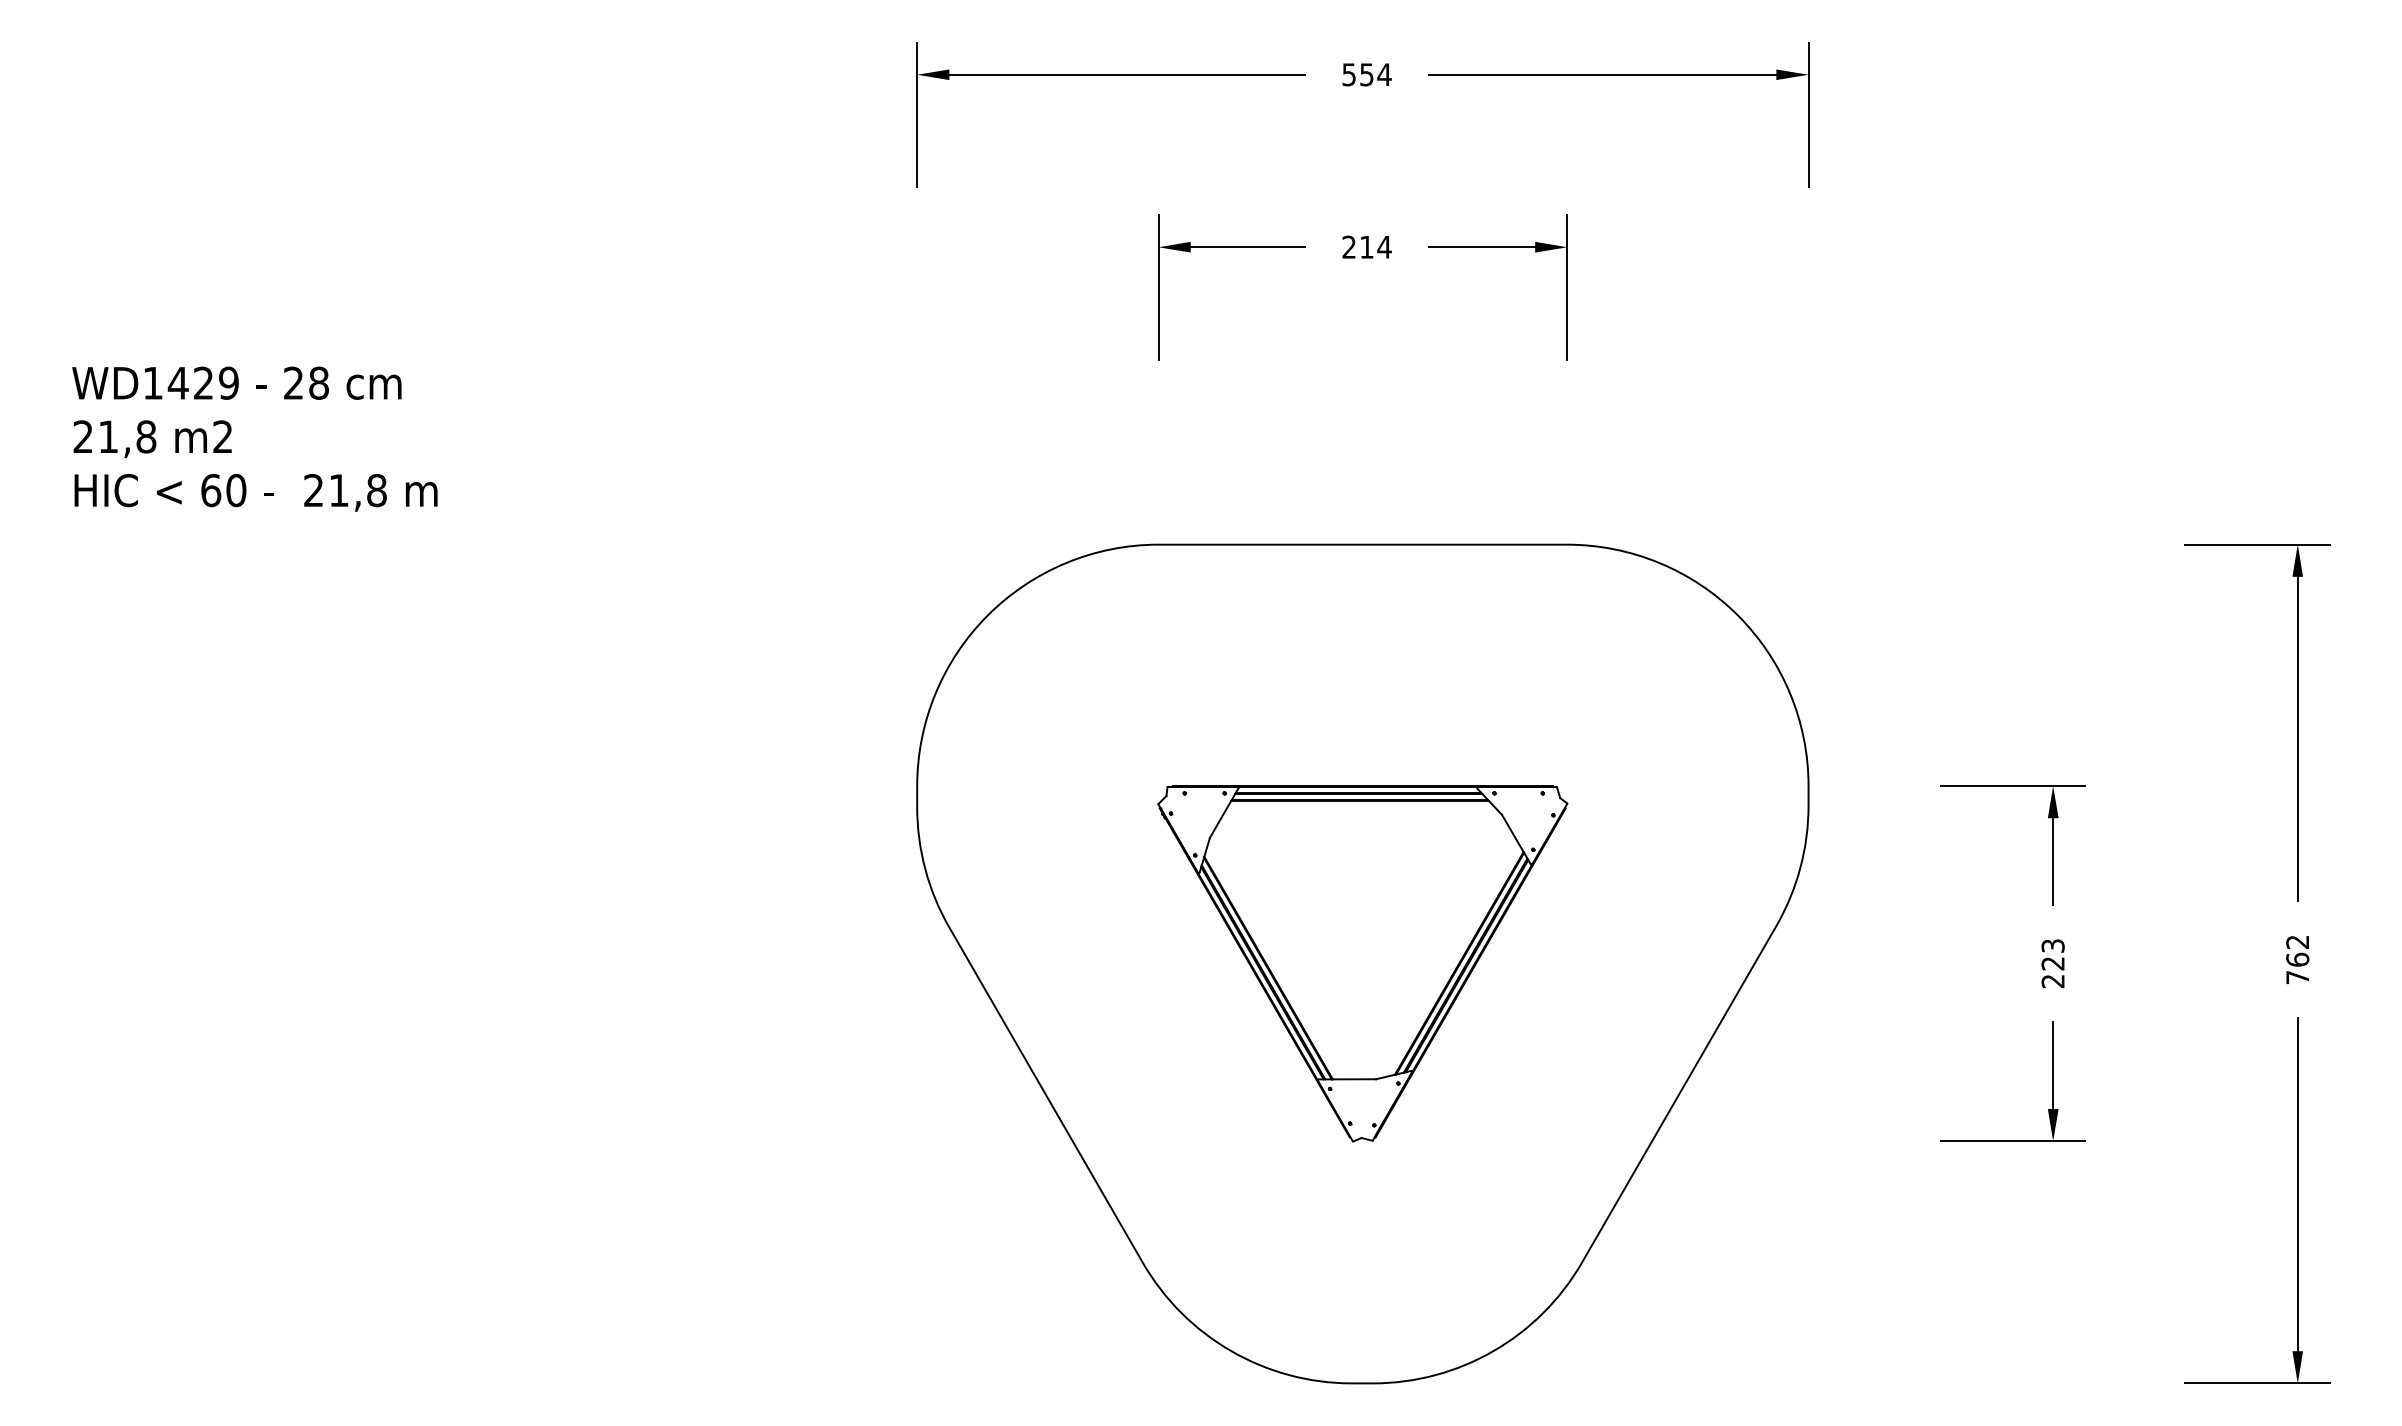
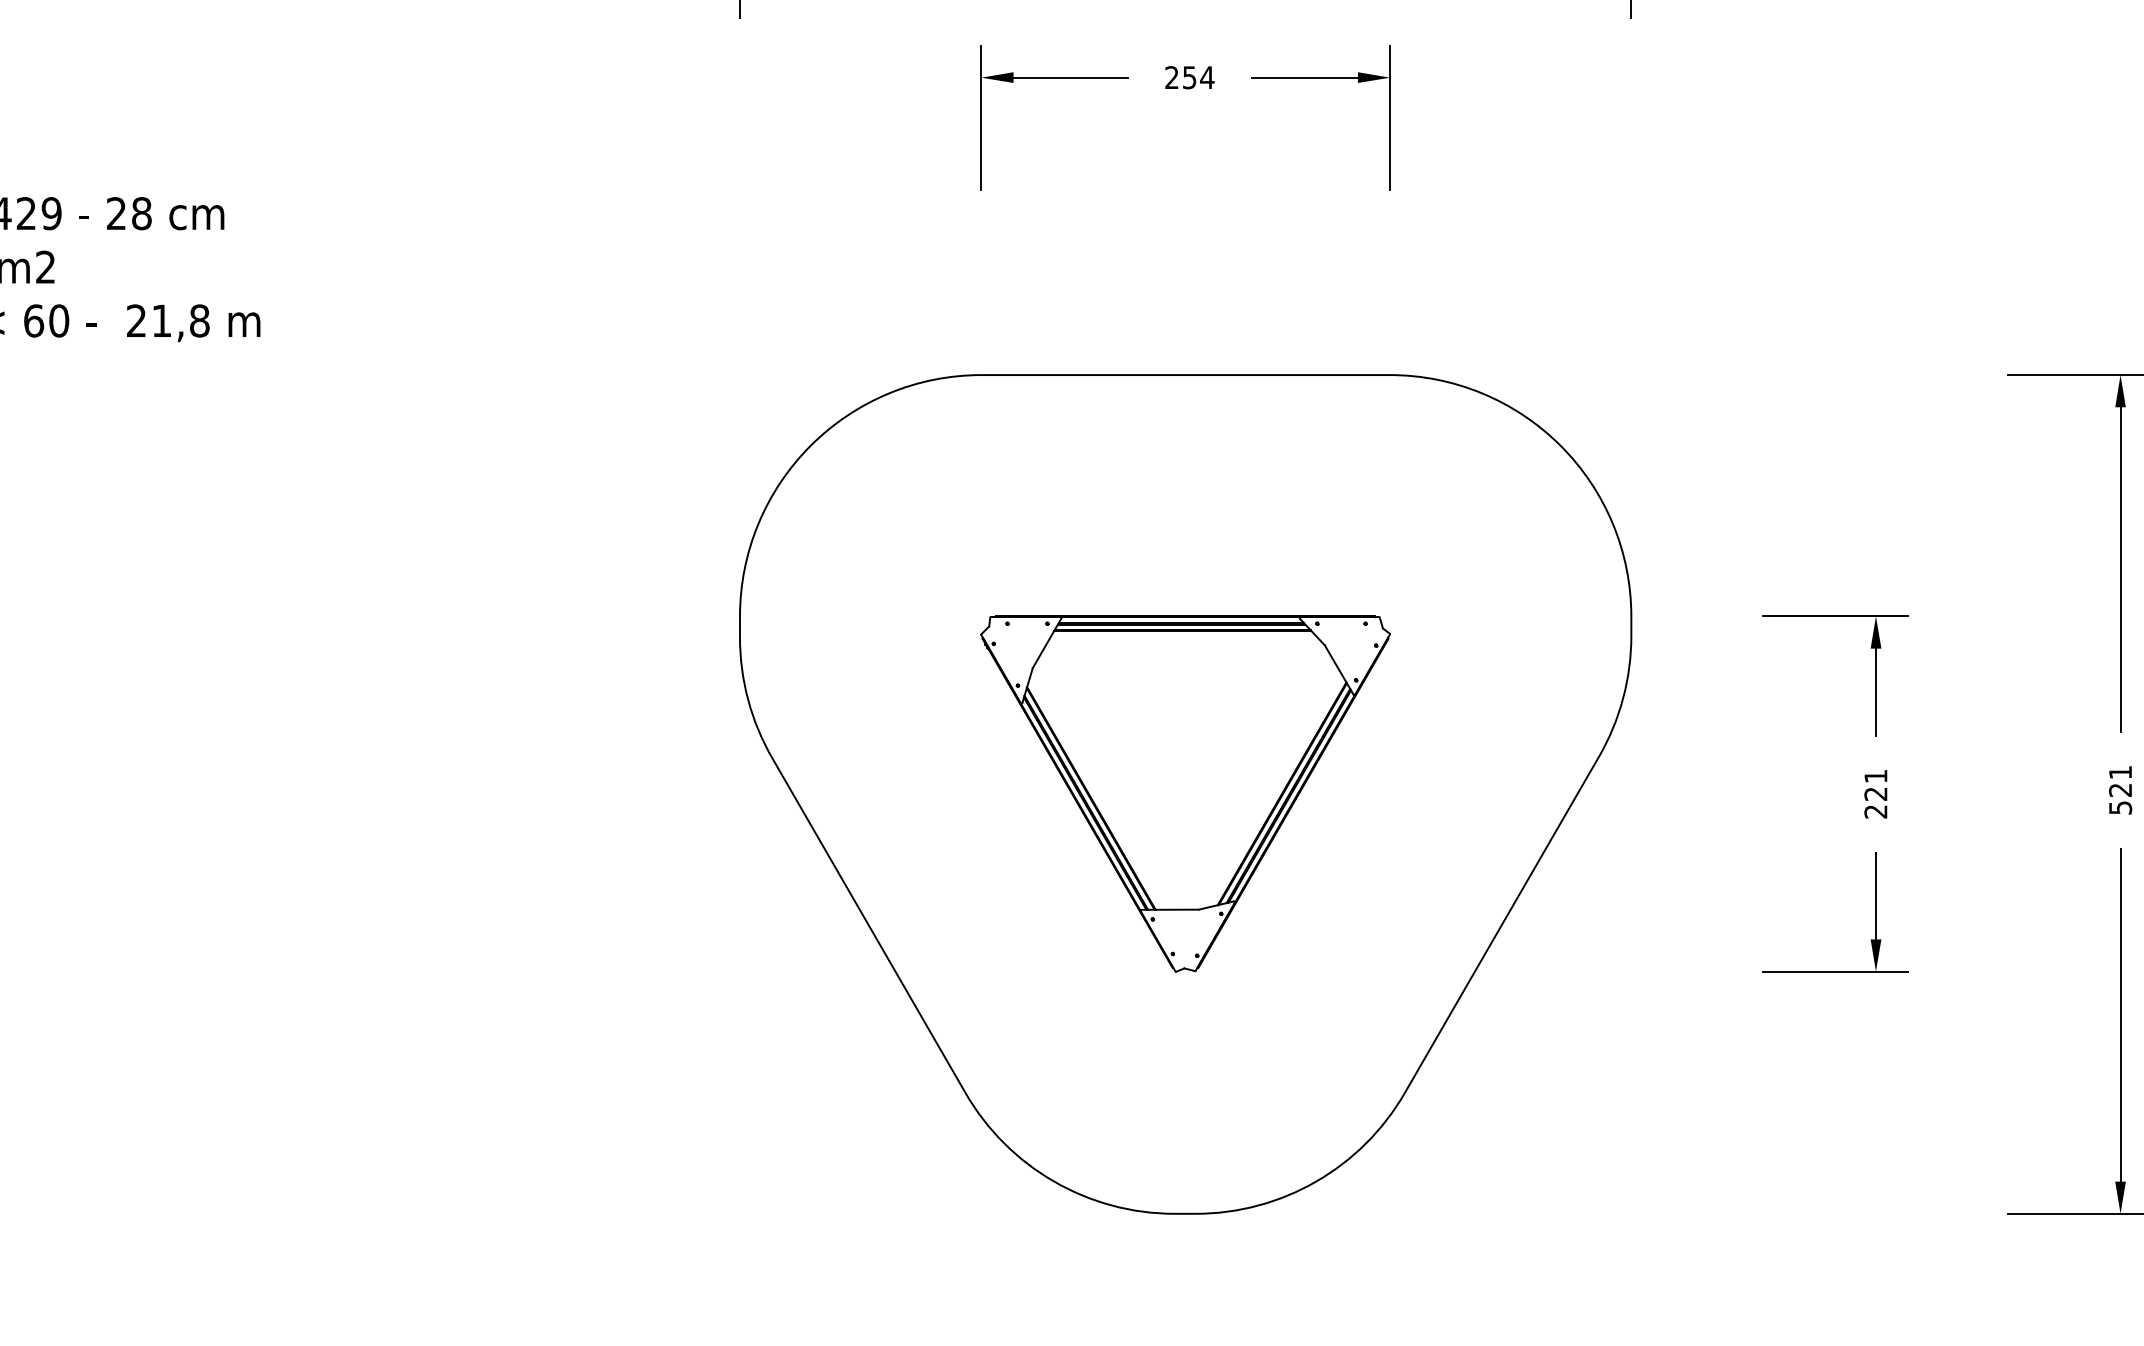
text: (1366, 247) -> (1189, 77), 214 -> 254
text: (2052, 945) -> (1875, 775), 223 -> 221
text: (2297, 959) -> (2120, 789), 762 -> 521

